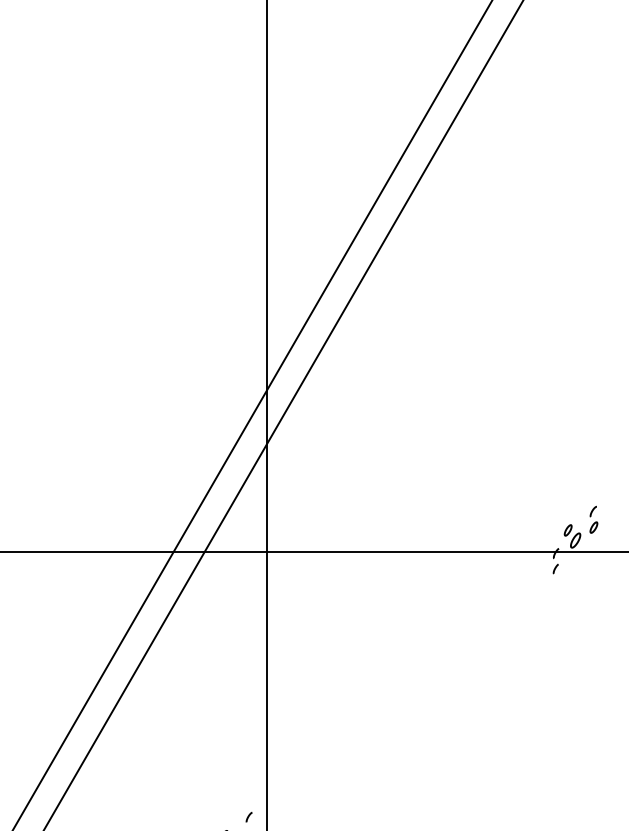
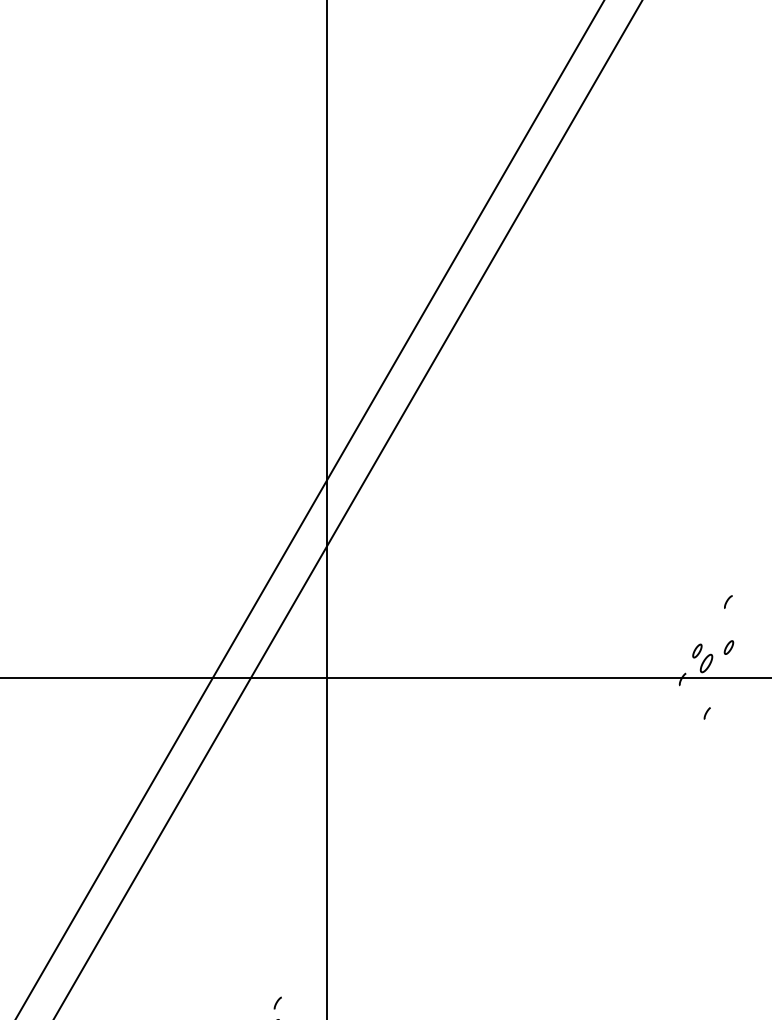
curve: (593, 510) -> (728, 600), moved
curve: (555, 569) -> (706, 713), moved
curve: (248, 816) -> (277, 1002), moved

